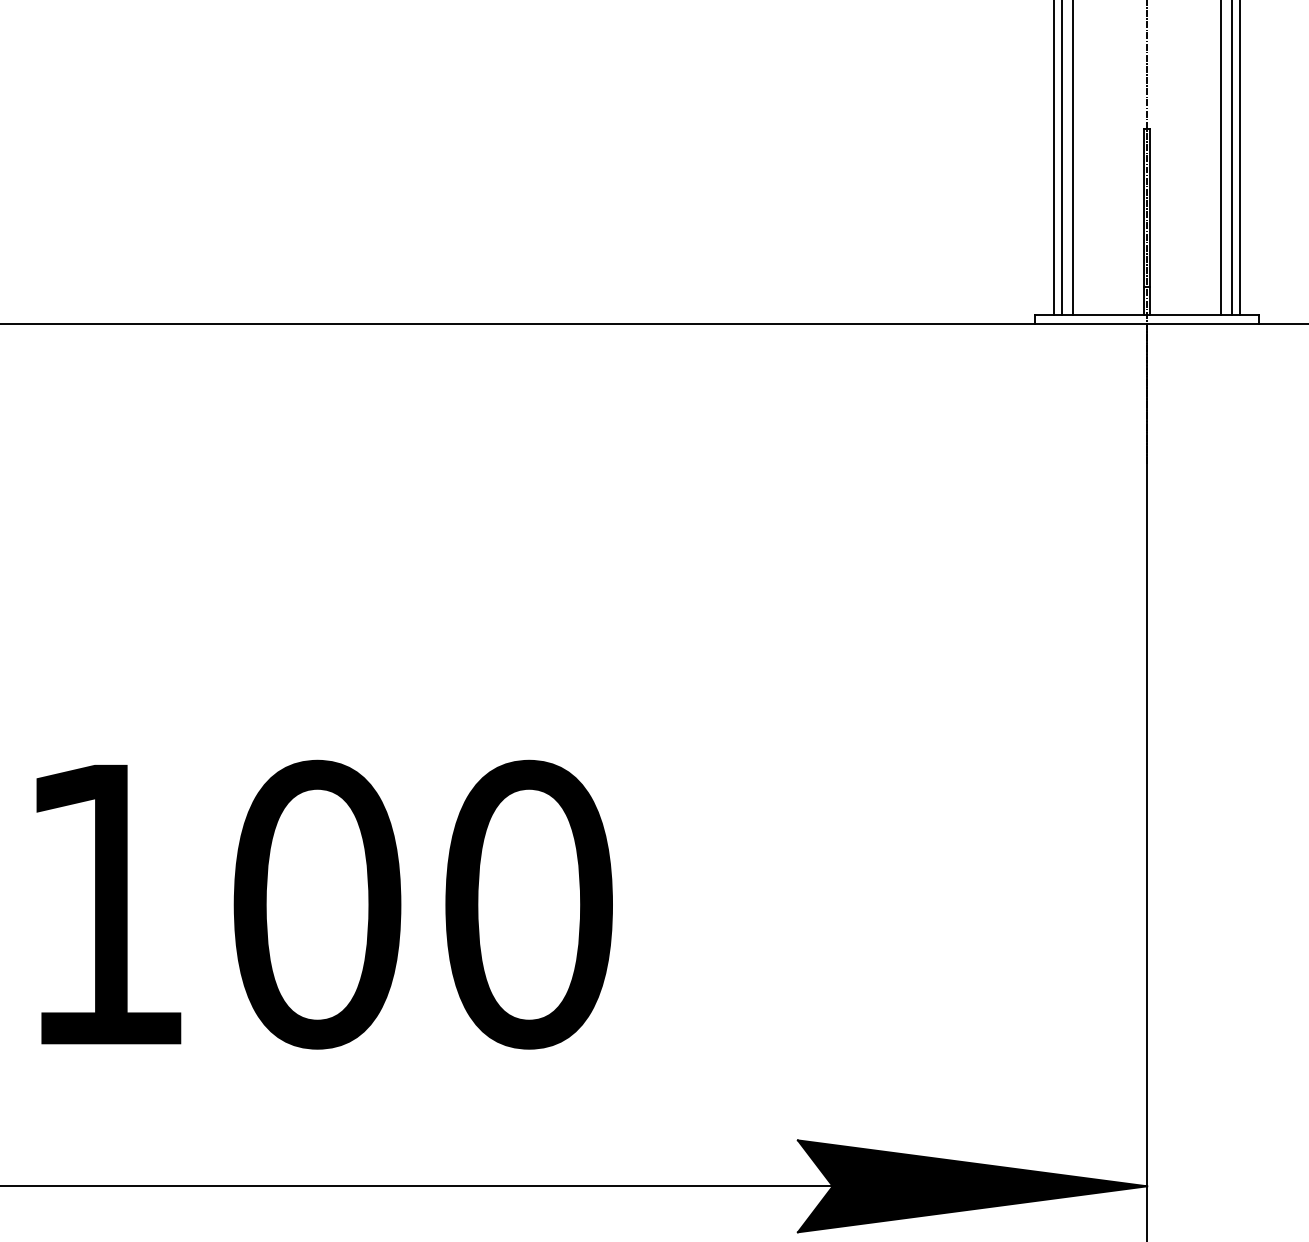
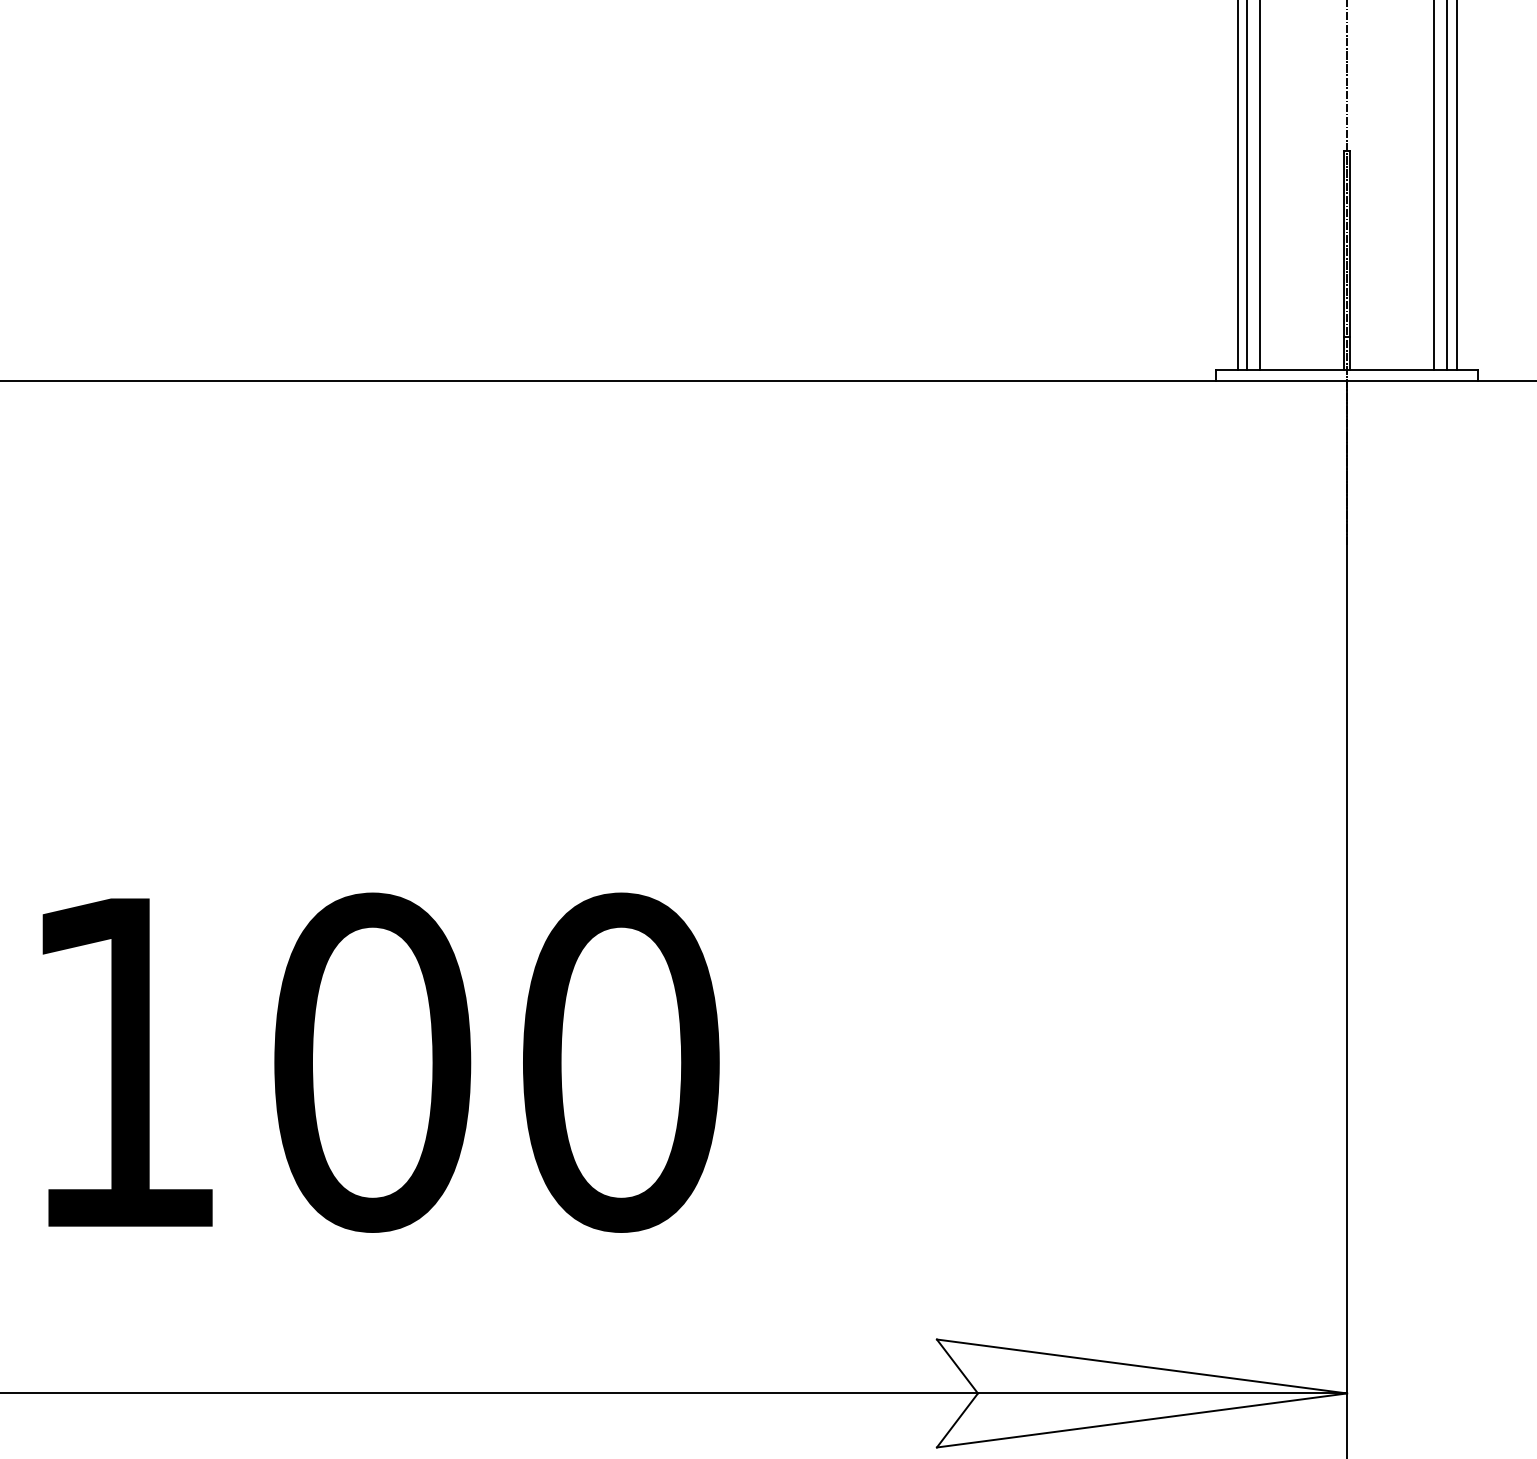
fill: (972, 1186) -> (1141, 1393), removed

